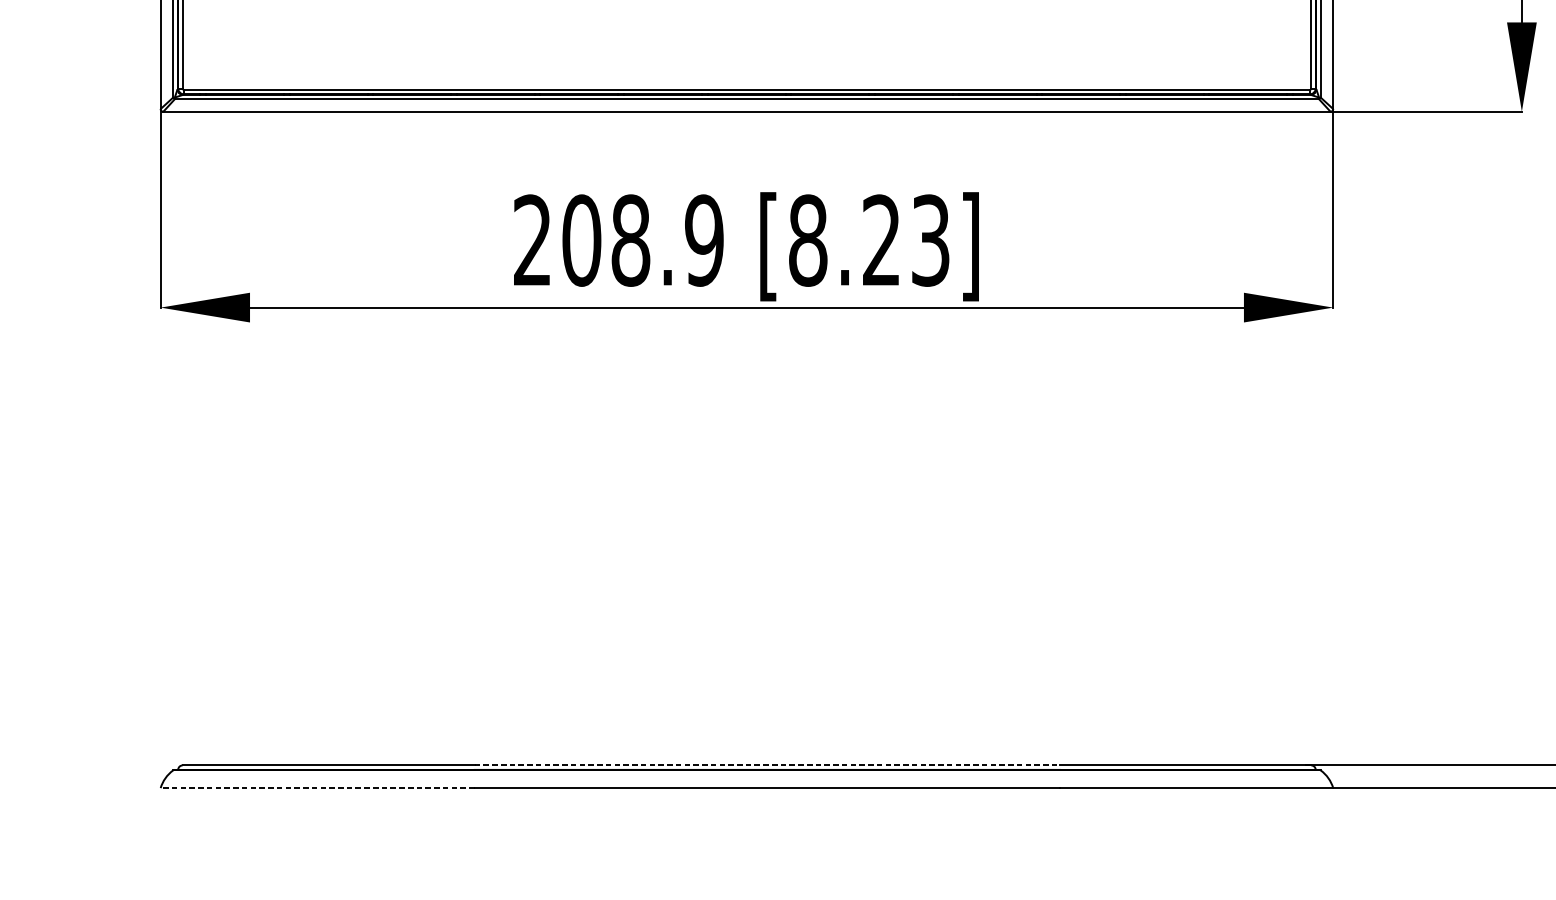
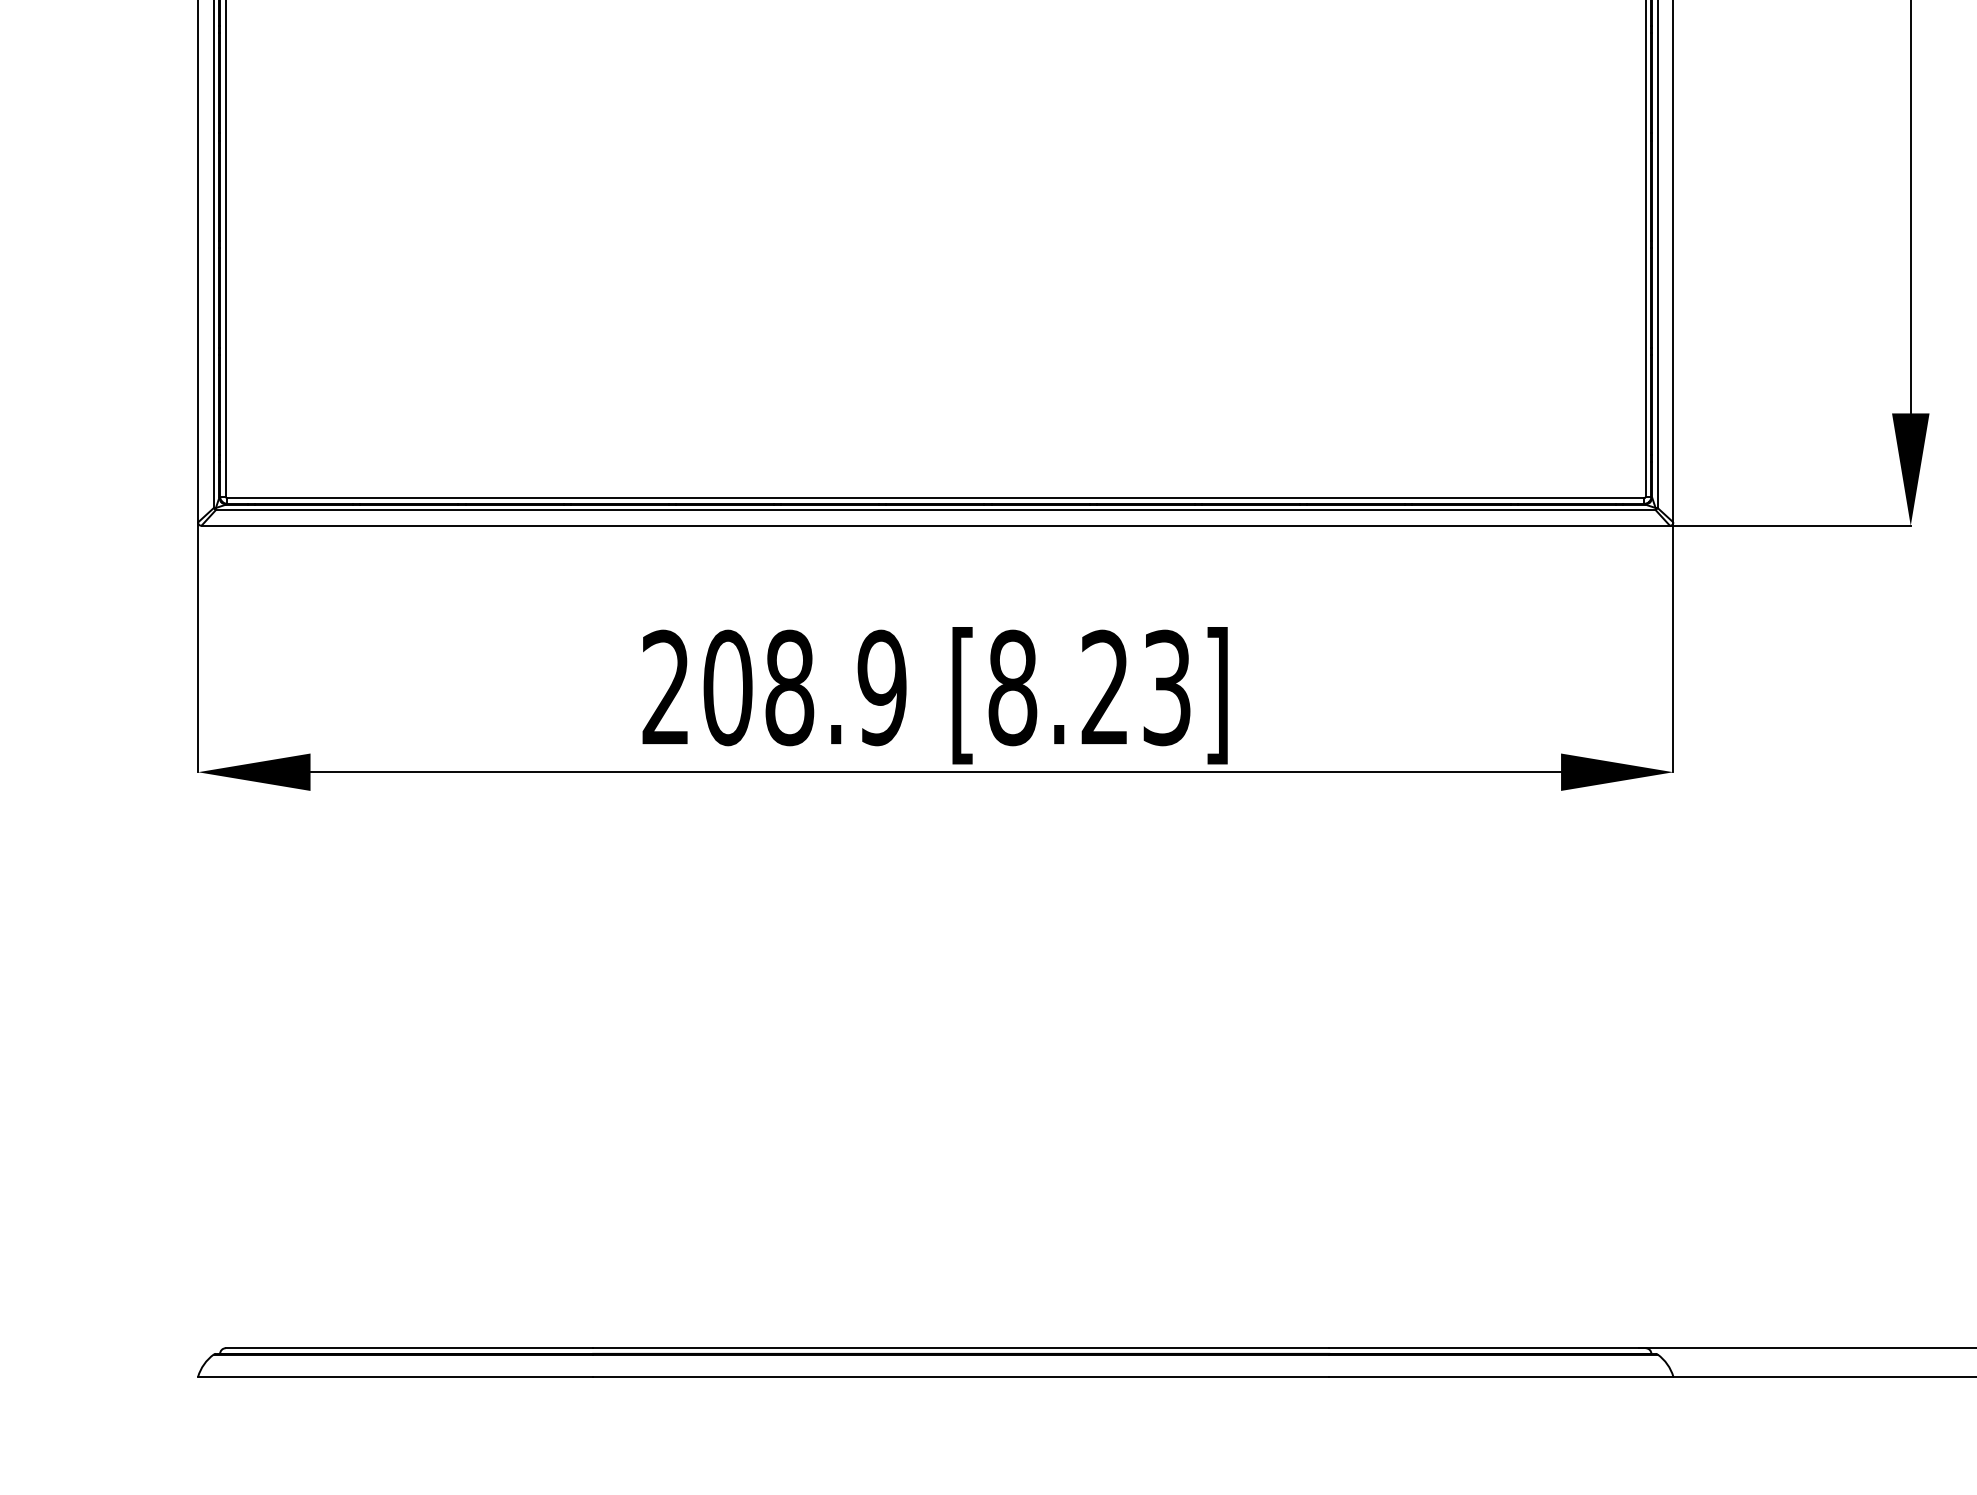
line: (767, 765) -> (961, 1348), dashed -> solid
line: (317, 787) -> (395, 1376), dashed -> solid

